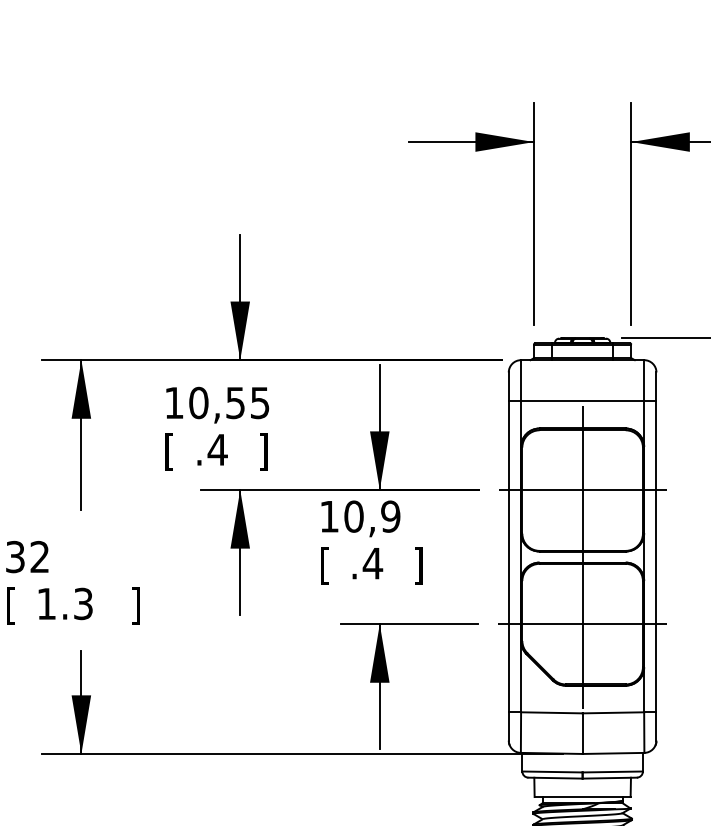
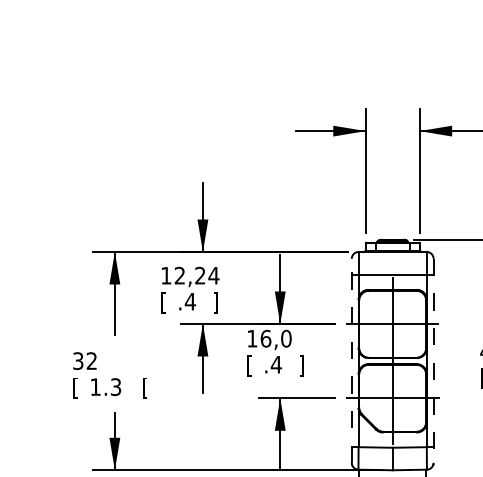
text: (228, 402) -> (196, 275), 10,55 -> 12,24
text: (371, 516) -> (275, 338), 10,9 -> 16,0
line: (508, 555) -> (351, 360), solid -> dashed
line: (656, 557) -> (433, 361), solid -> dashed
text: (134, 604) -> (144, 387), ] -> [

